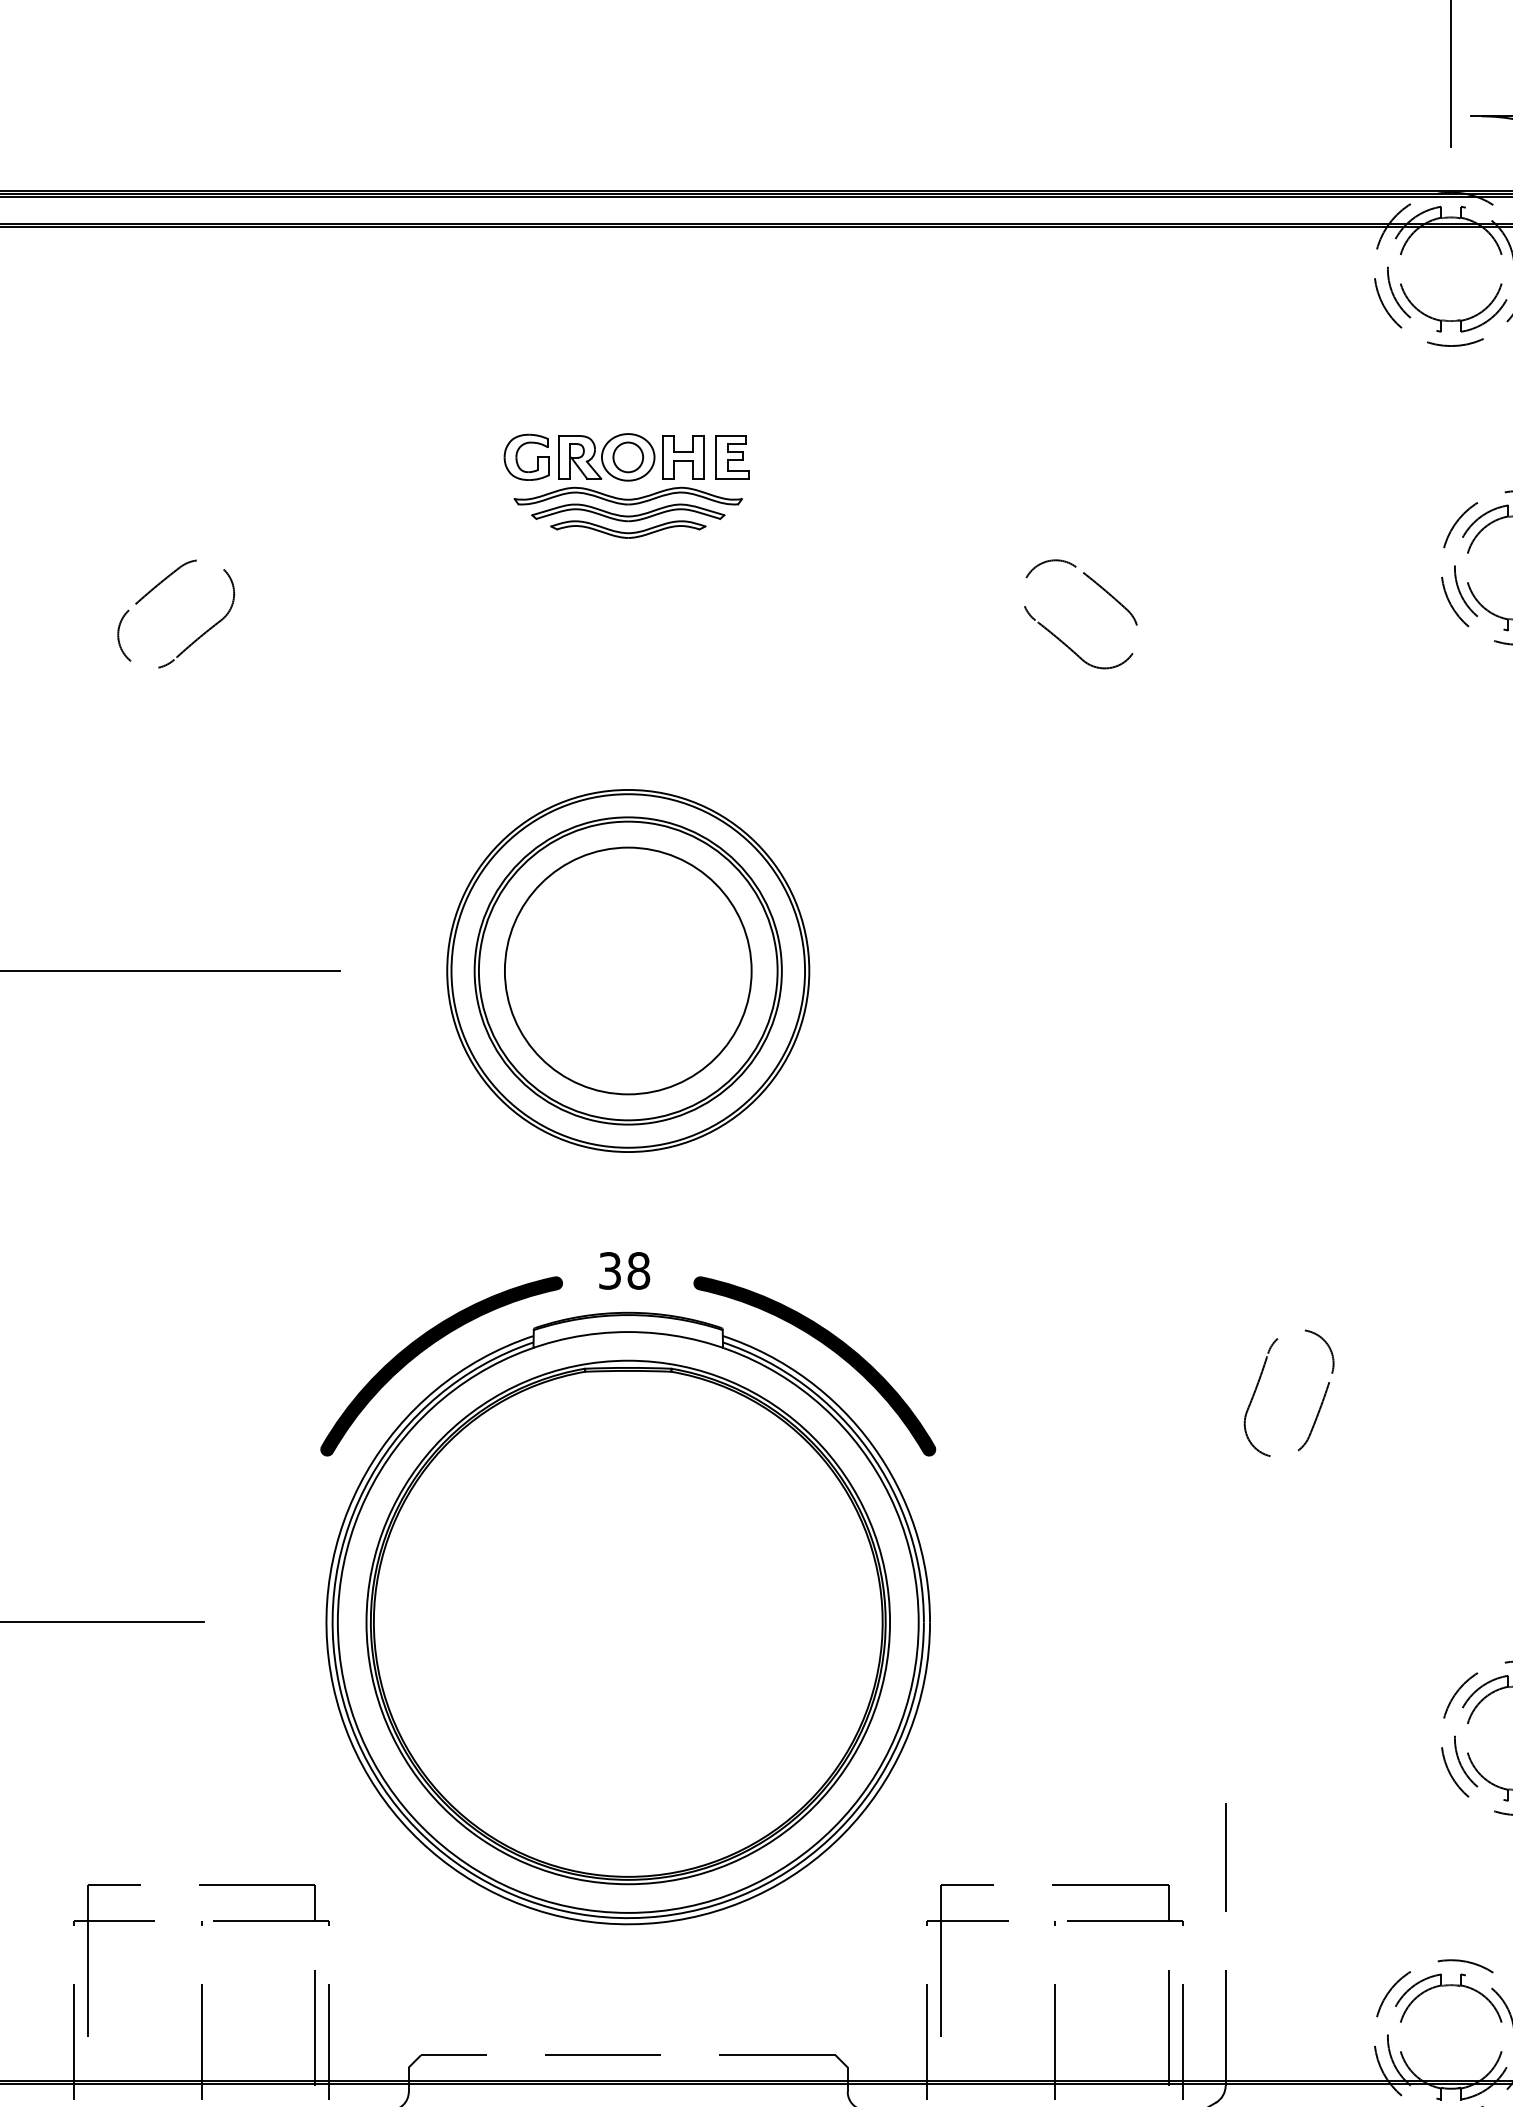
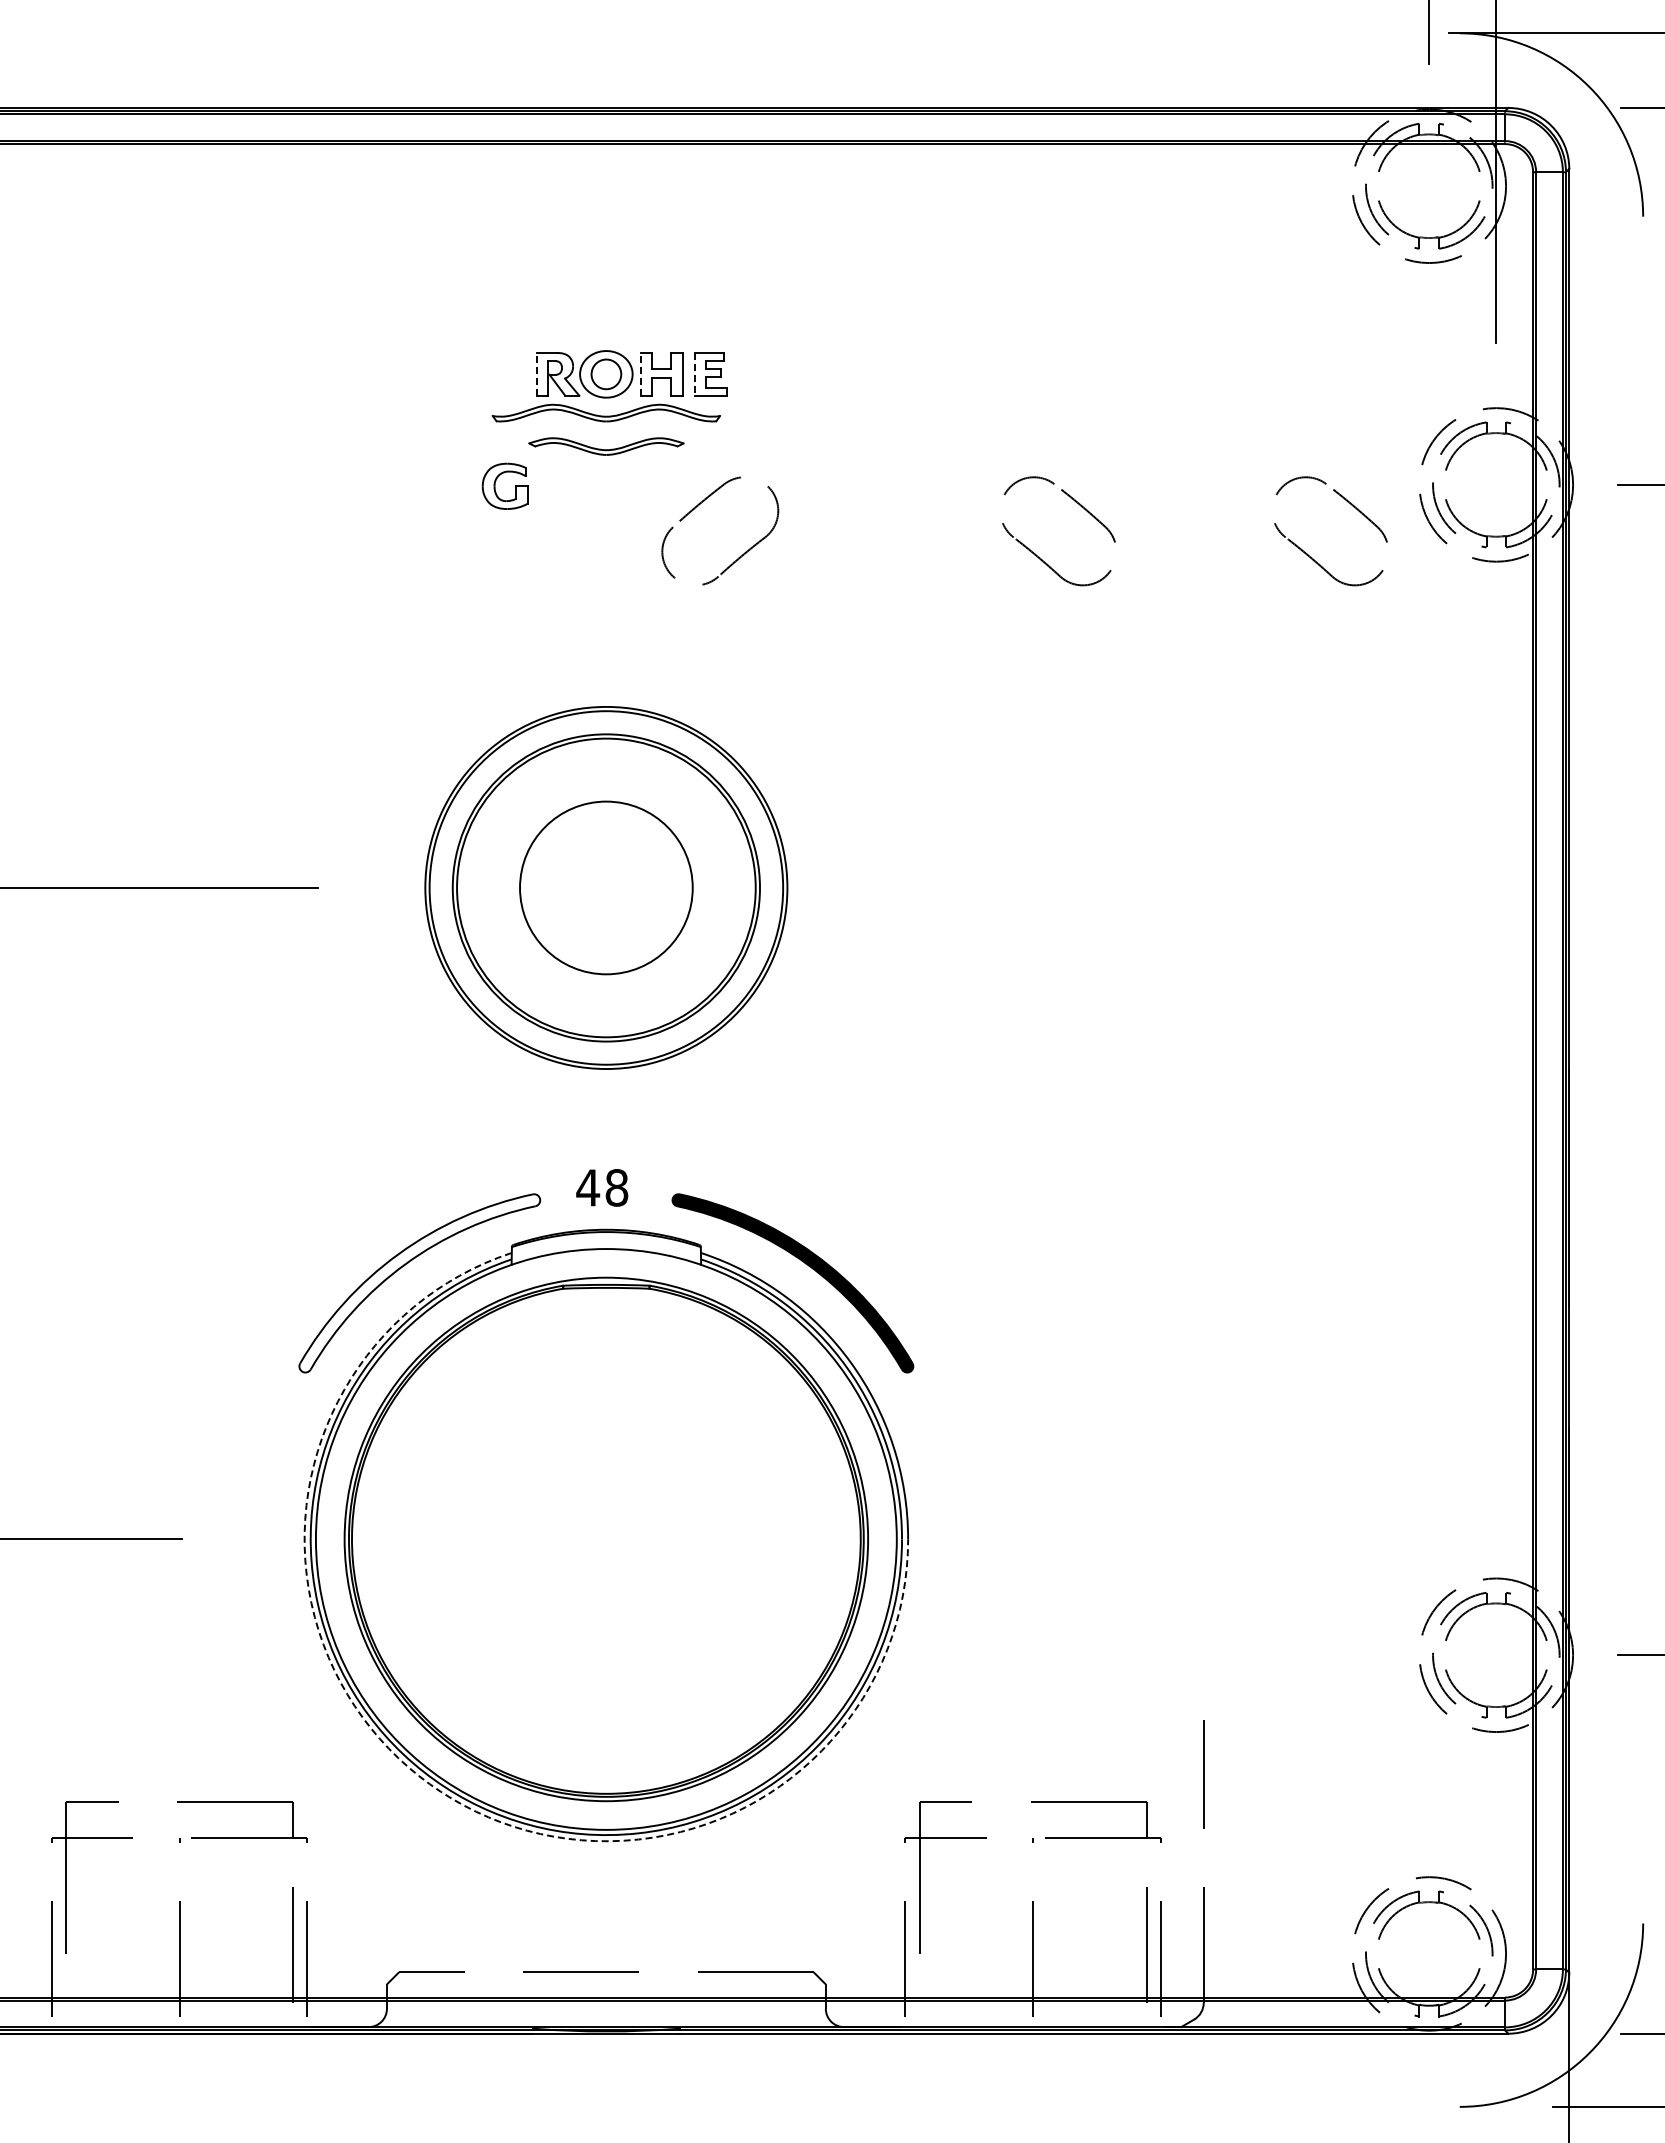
part: (518, 452) -> (496, 481), moved
line: (558, 456) -> (536, 373), solid -> dashed
line: (662, 456) -> (640, 373), solid -> dashed
line: (716, 457) -> (694, 374), solid -> dashed
part: (628, 512) -> (606, 429), removed
part: (196, 638) -> (740, 555), moved
part: (1334, 640) -> (1312, 557), added
circle: (628, 970) -> (606, 887), size x0.7
text: (610, 1270) -> (588, 1187), 38 -> 48
fill: (441, 1366) -> (419, 1283), removed
part: (1260, 1380) -> (1238, 1297), removed
arc: (451, 1867) -> (429, 1784), solid -> dashed

